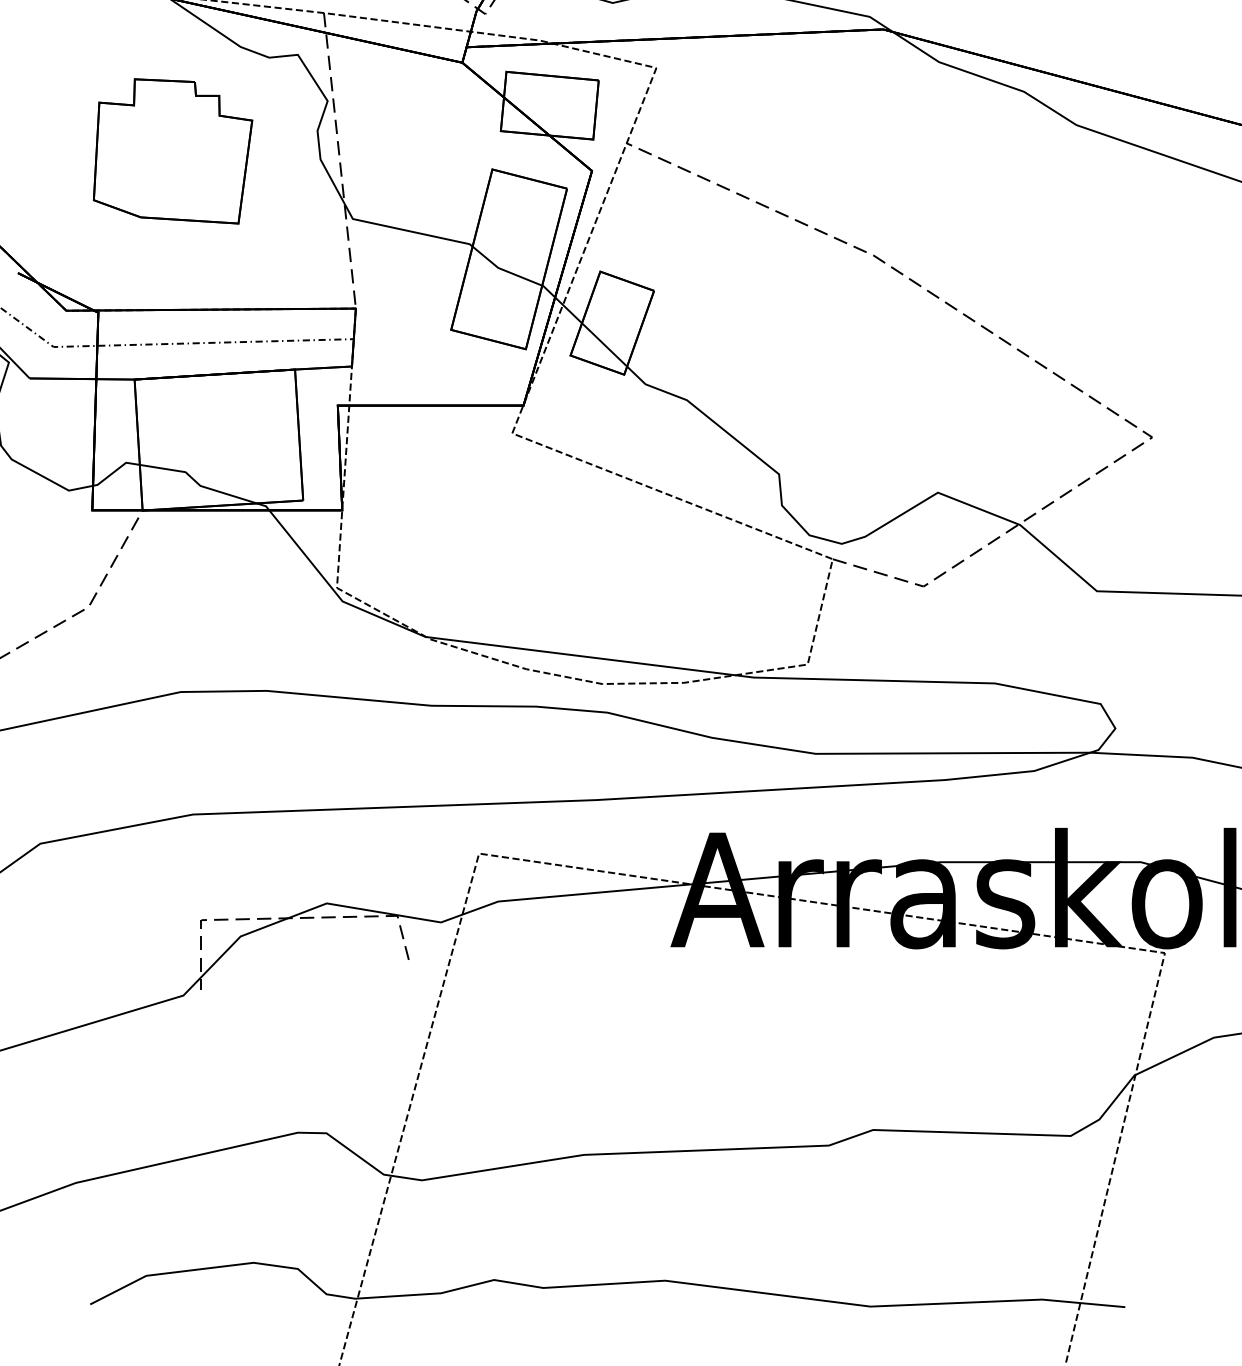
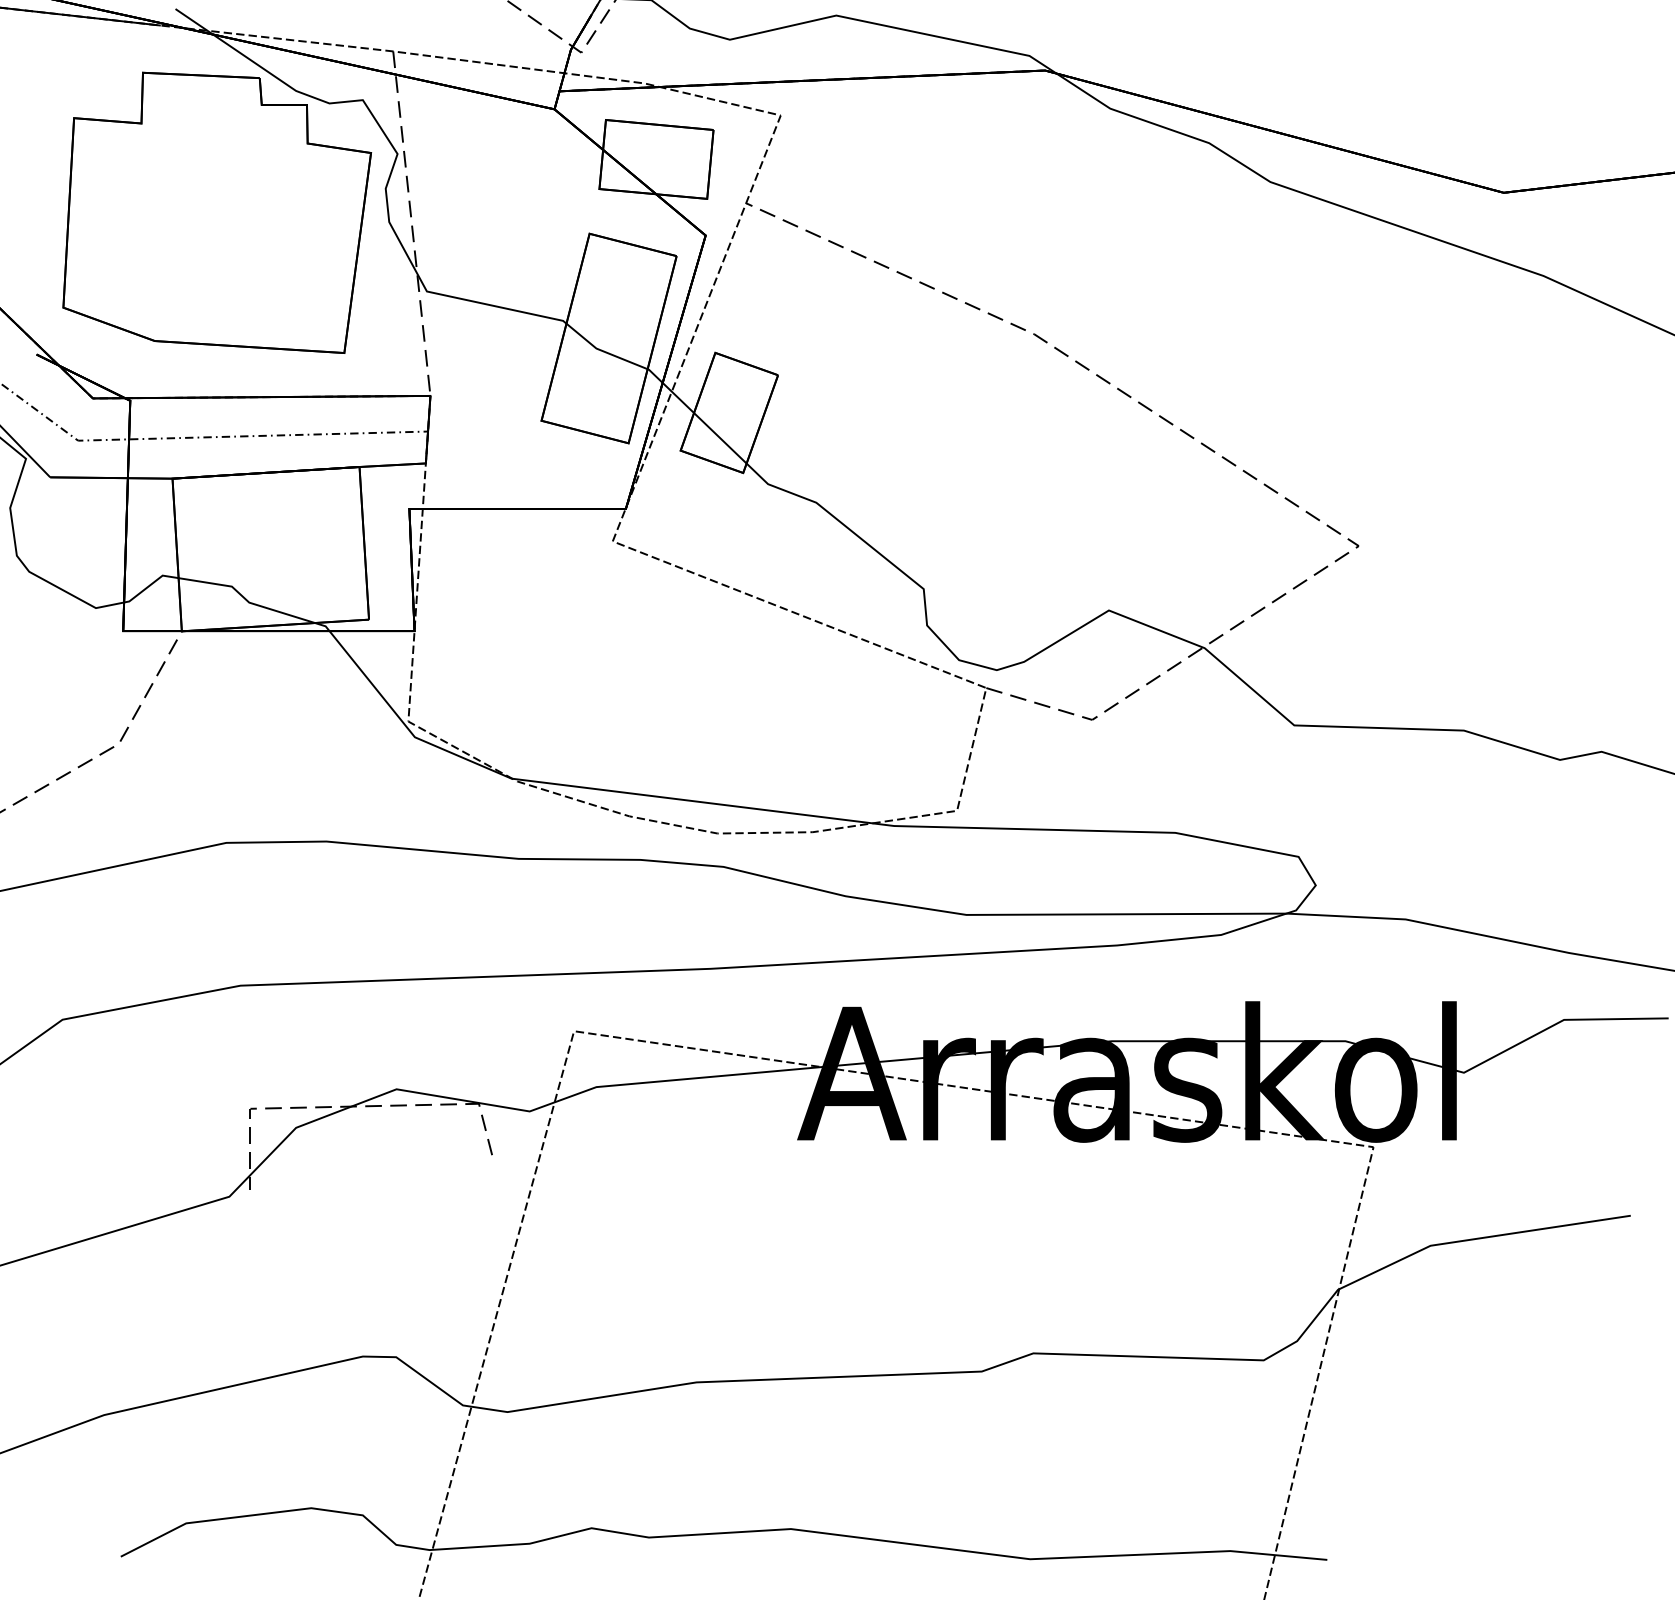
part: (173, 151) -> (217, 212), size x1.67

